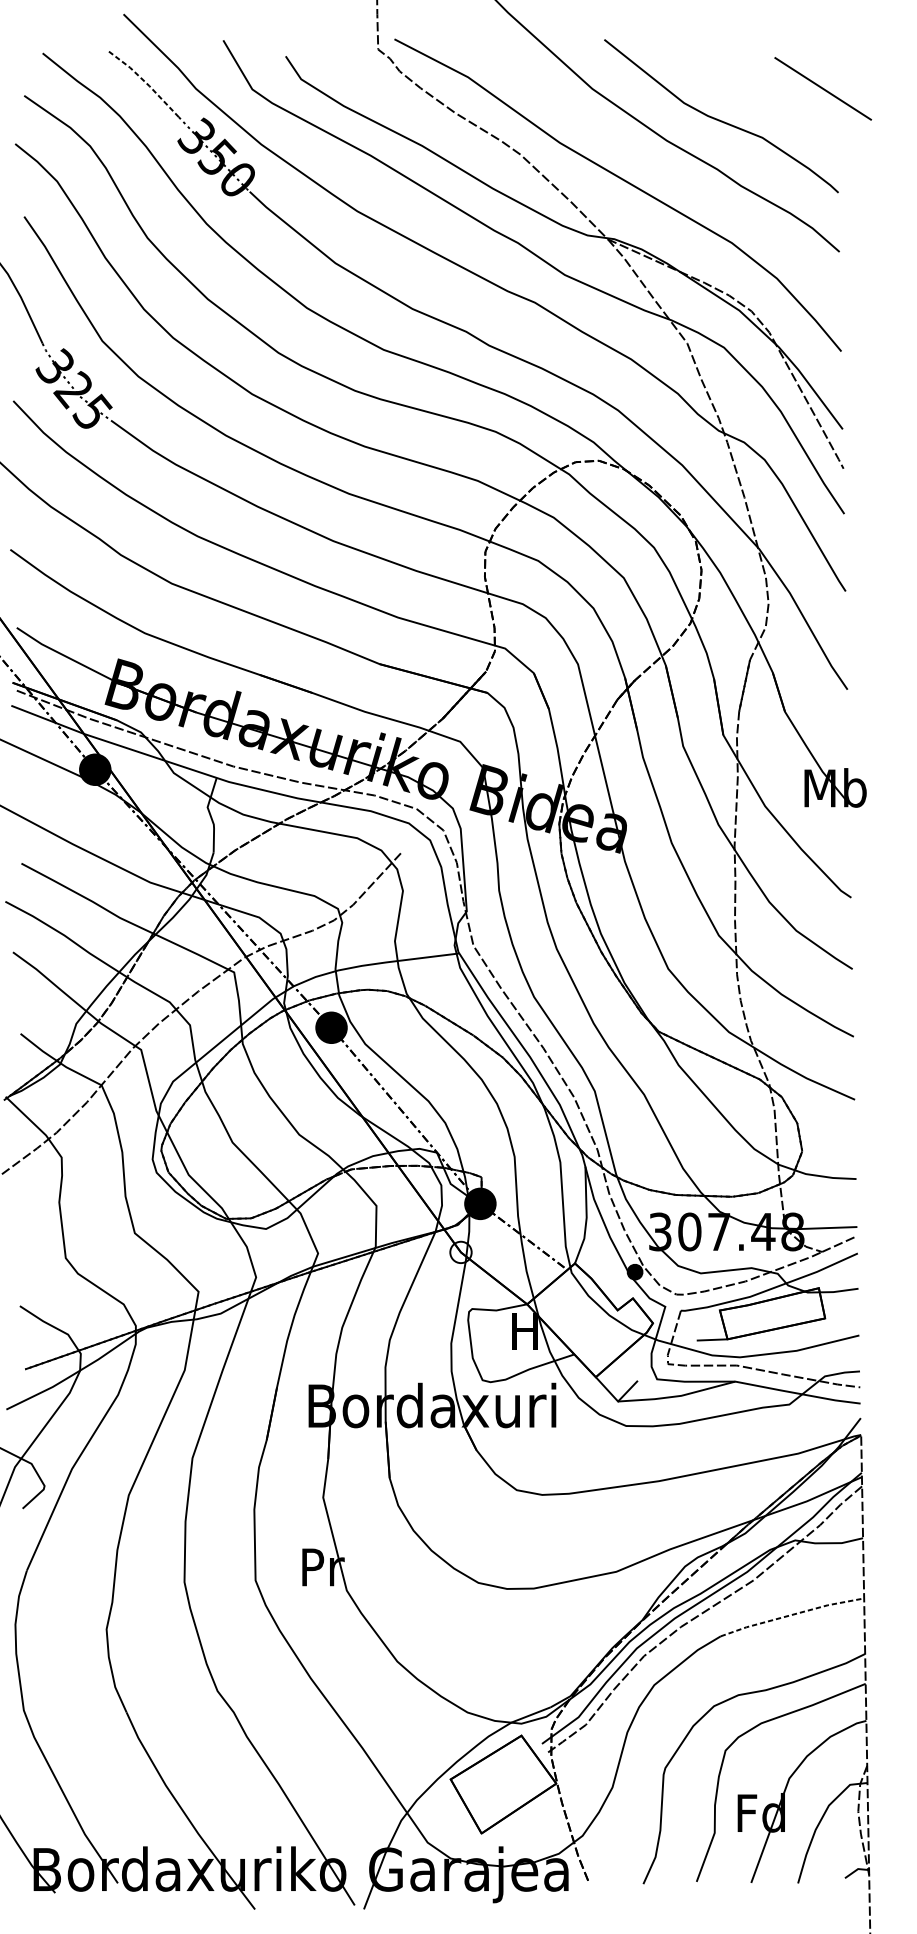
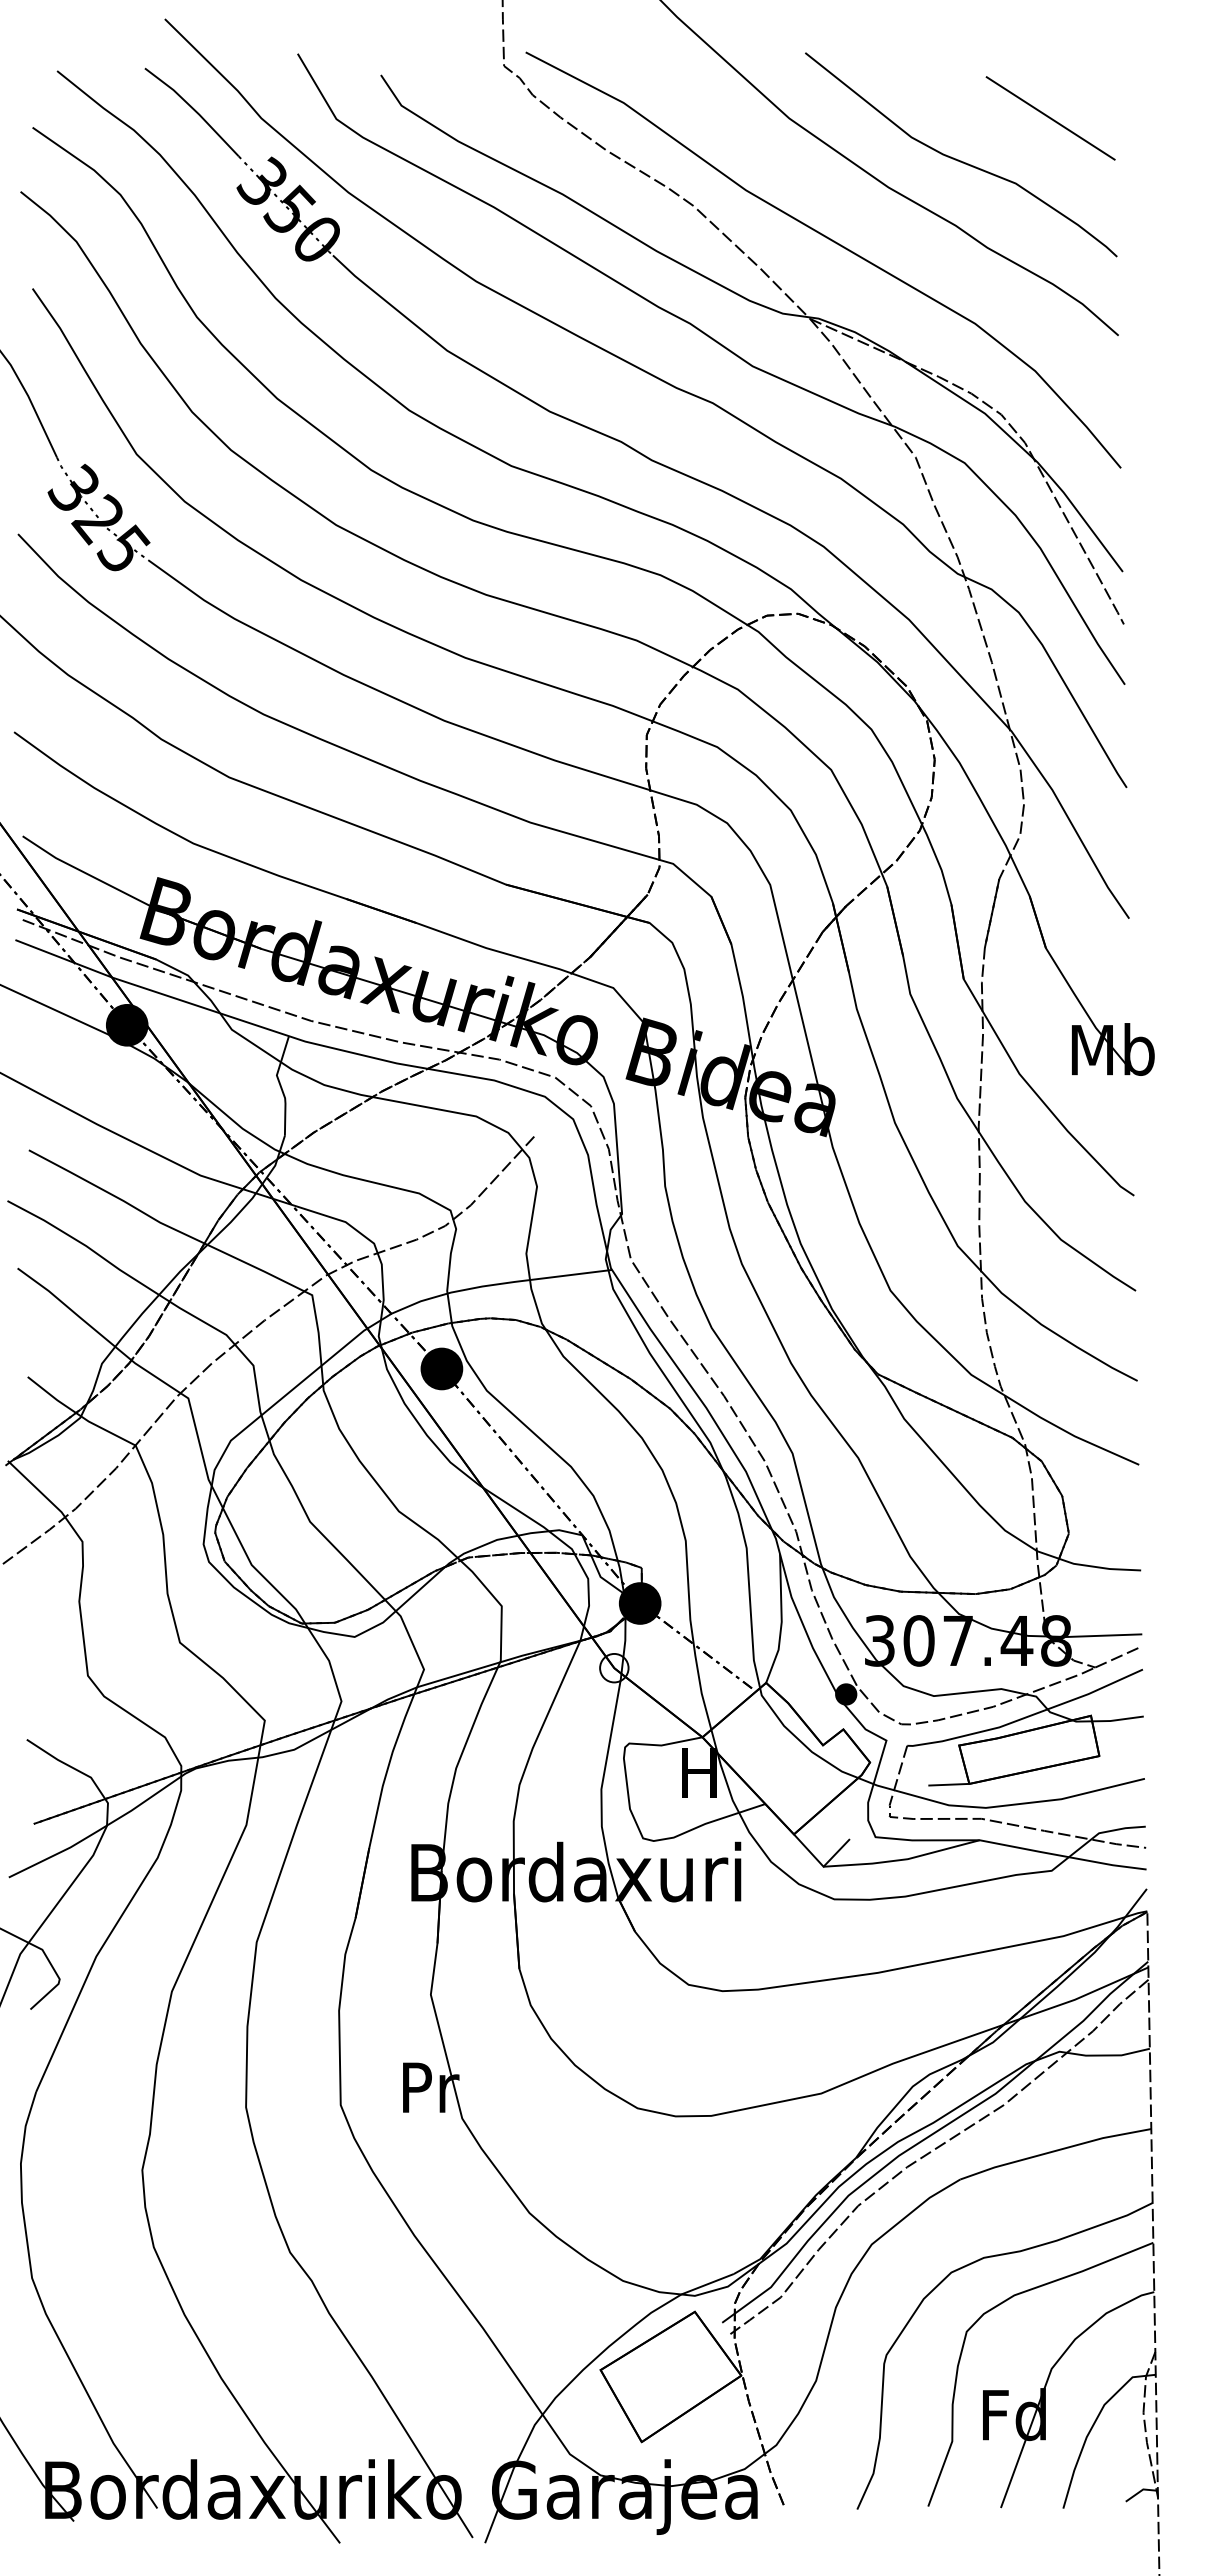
line: (145, 82) -> (194, 109), dashed -> solid
line: (823, 88) -> (1050, 118), moved
line: (791, 1615) -> (1054, 2151), dashed -> solid

